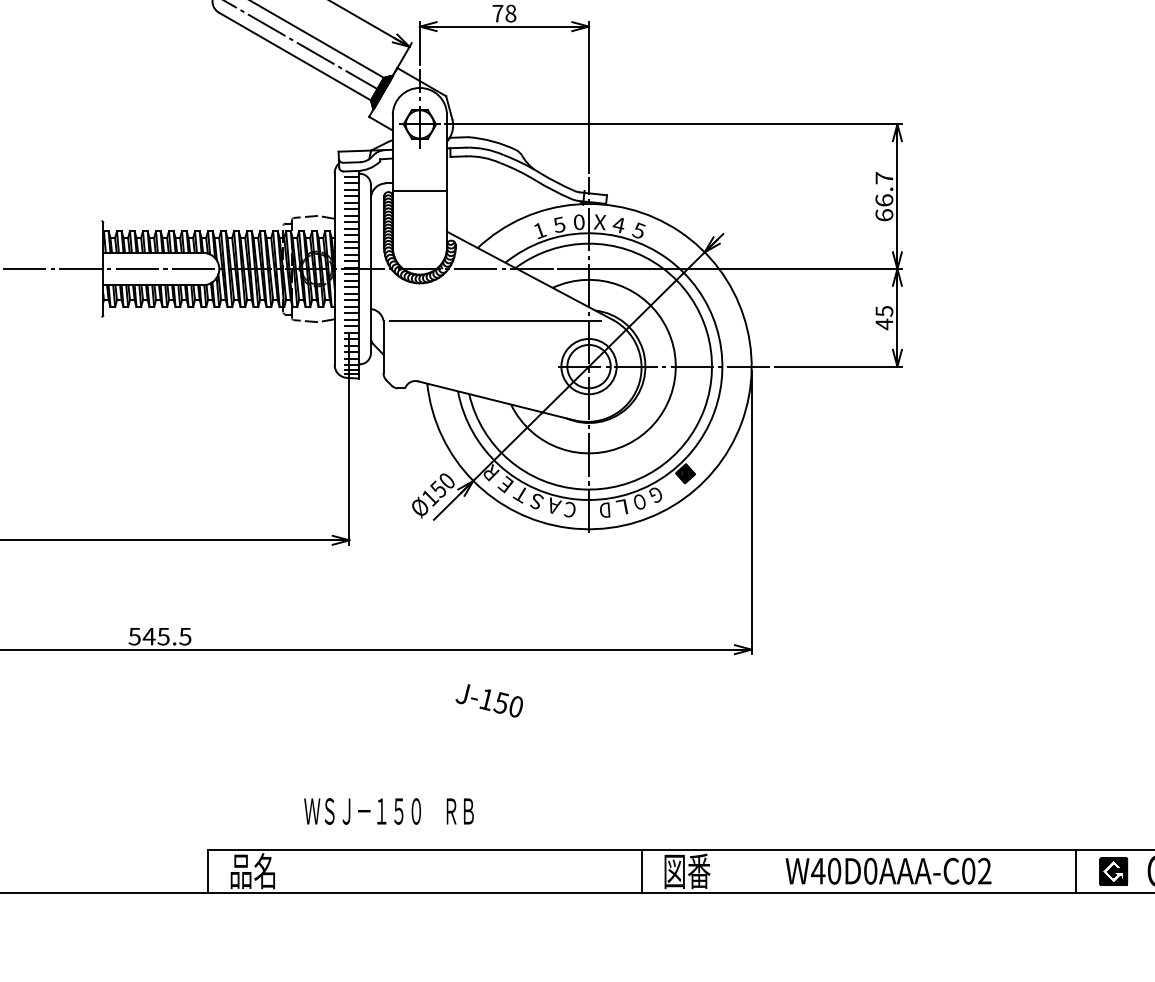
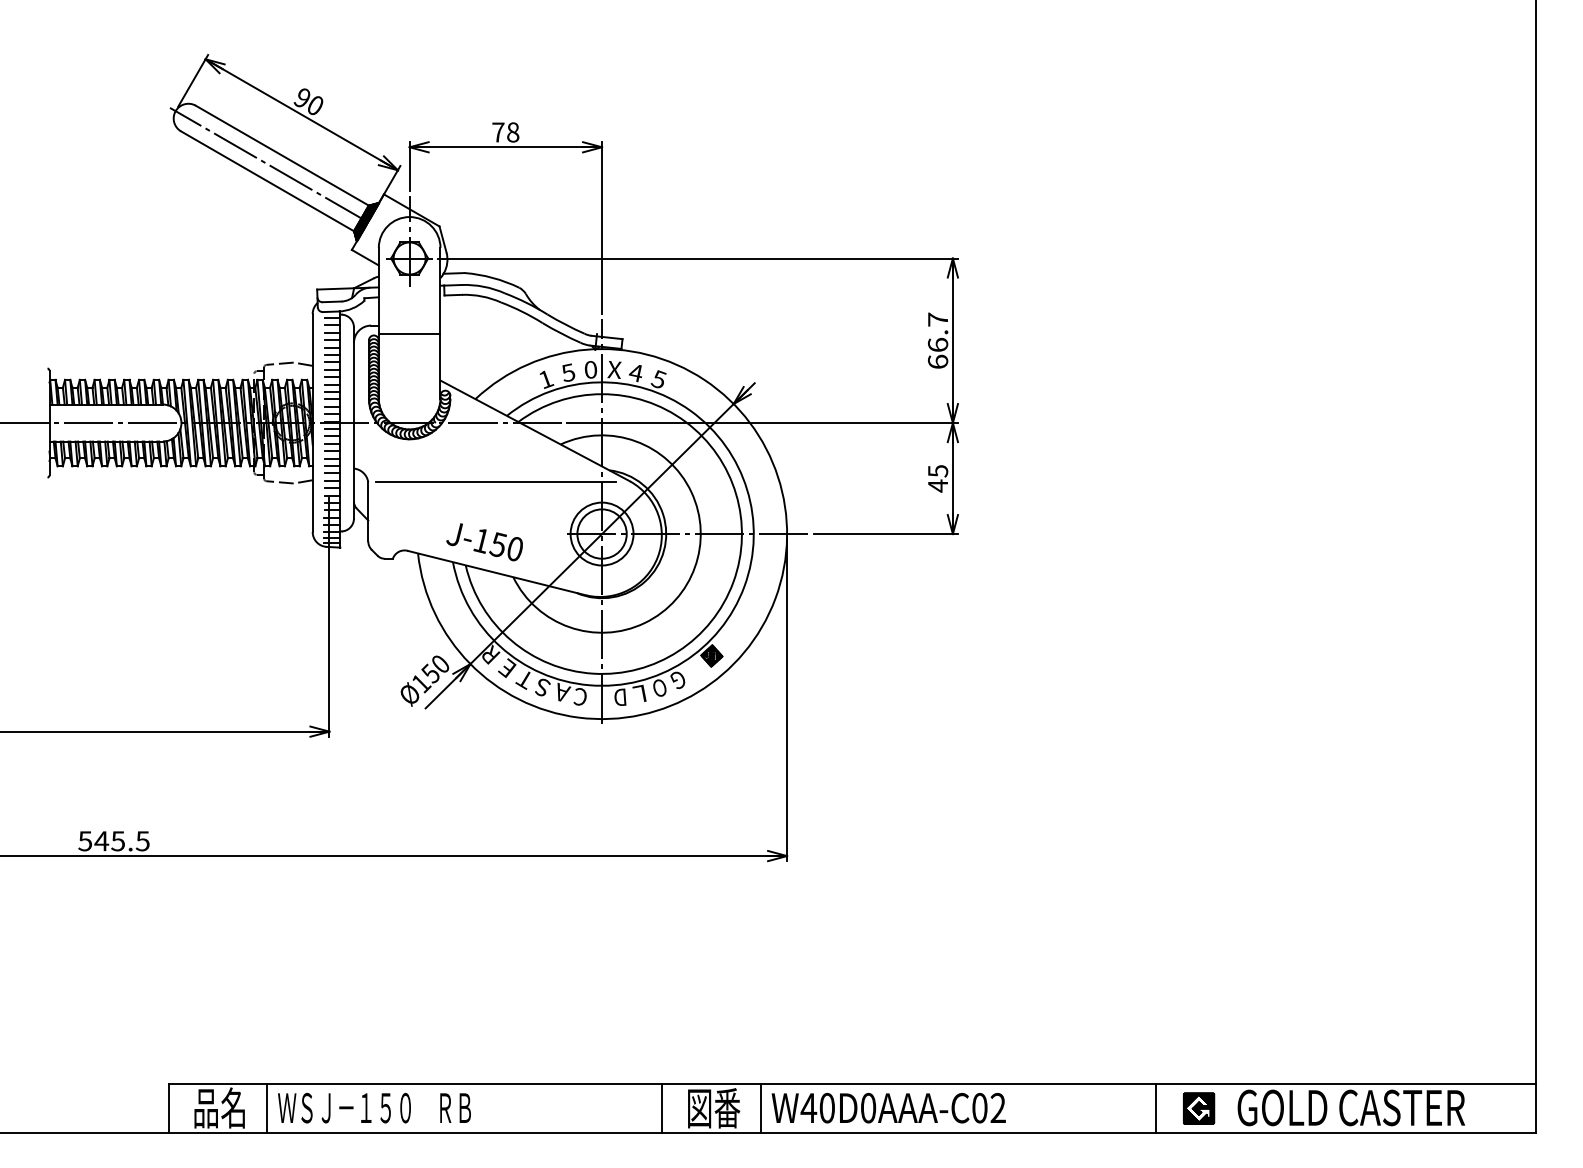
text: (489, 701) -> (484, 542), moved
text: (389, 810) -> (374, 1107), moved
line: (294, 870) -> (267, 1107), added
line: (728, 870) -> (760, 1107), added
text: (888, 871) -> (888, 1108), moved

